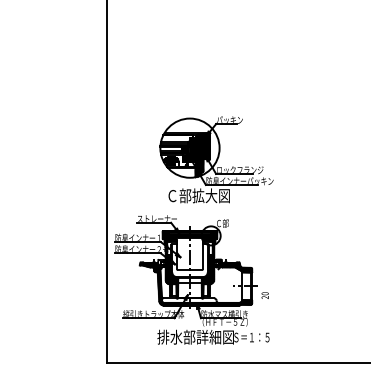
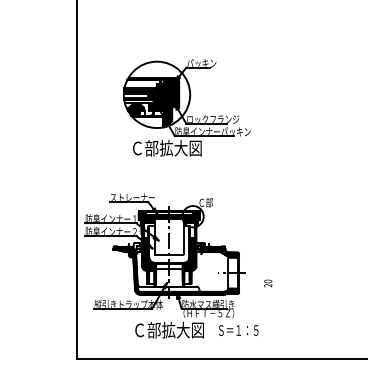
part: (216, 159) -> (186, 107), moved
text: (264, 295) -> (267, 283), moved
text: (195, 336) -> (175, 329), 排水部詳細図 -> Ｃ部拡大図

